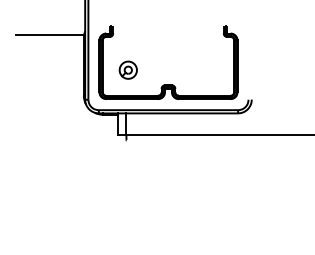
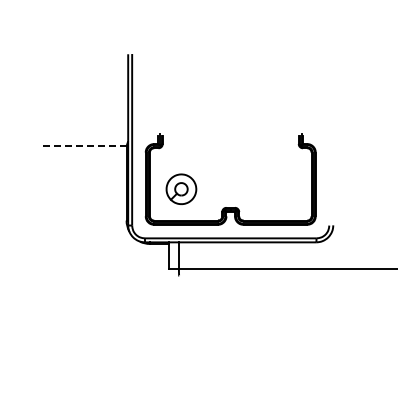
line: (49, 35) -> (84, 146), solid -> dashed
part: (127, 69) -> (180, 188), size x1.4

